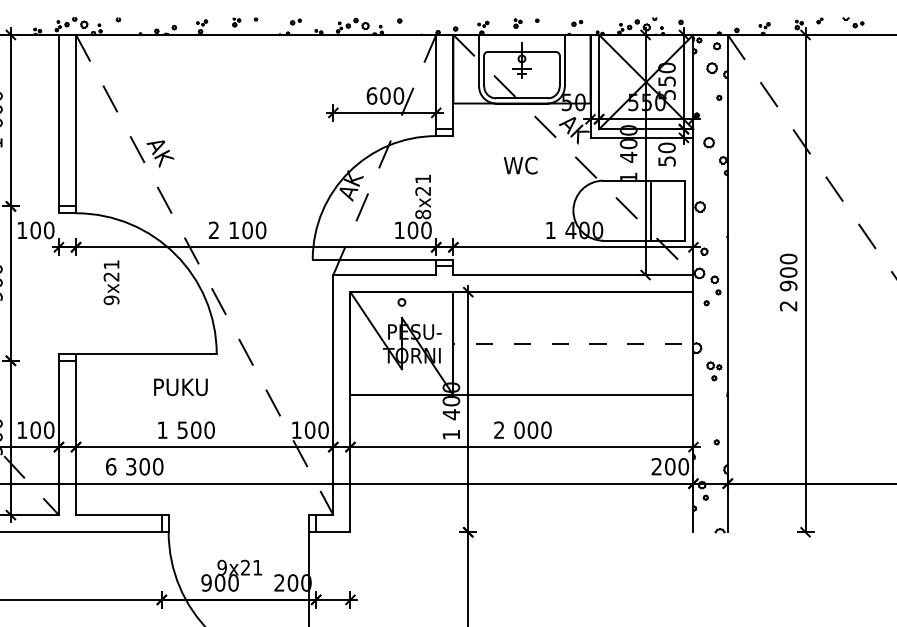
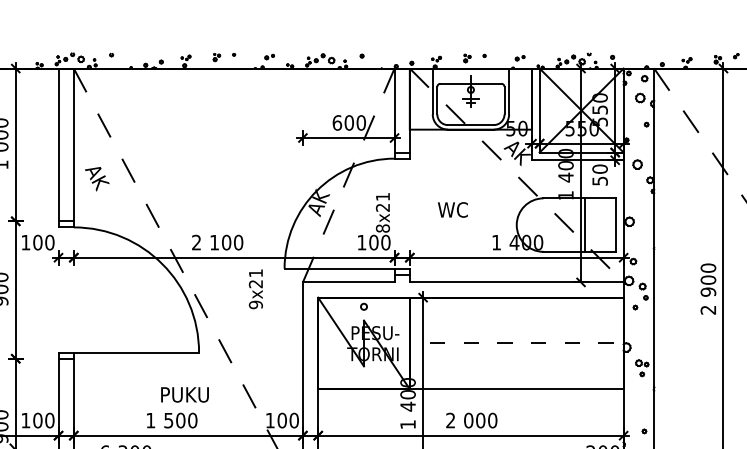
text: (160, 153) -> (97, 178), moved
text: (520, 165) -> (452, 209), moved
text: (111, 282) -> (255, 289), moved
text: (180, 387) -> (184, 395), moved

